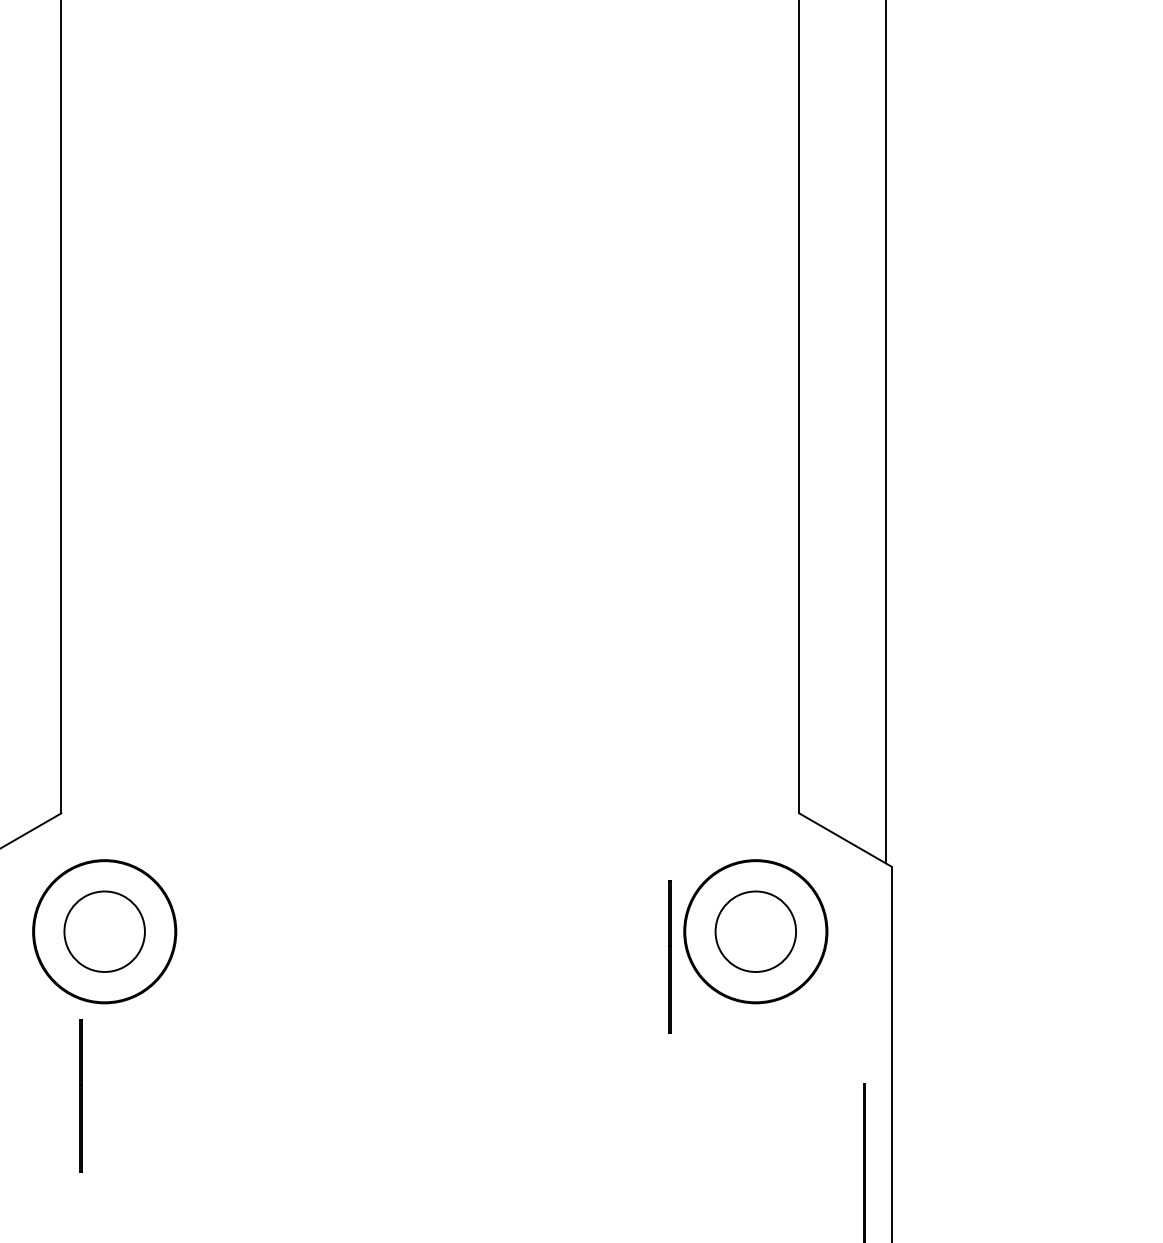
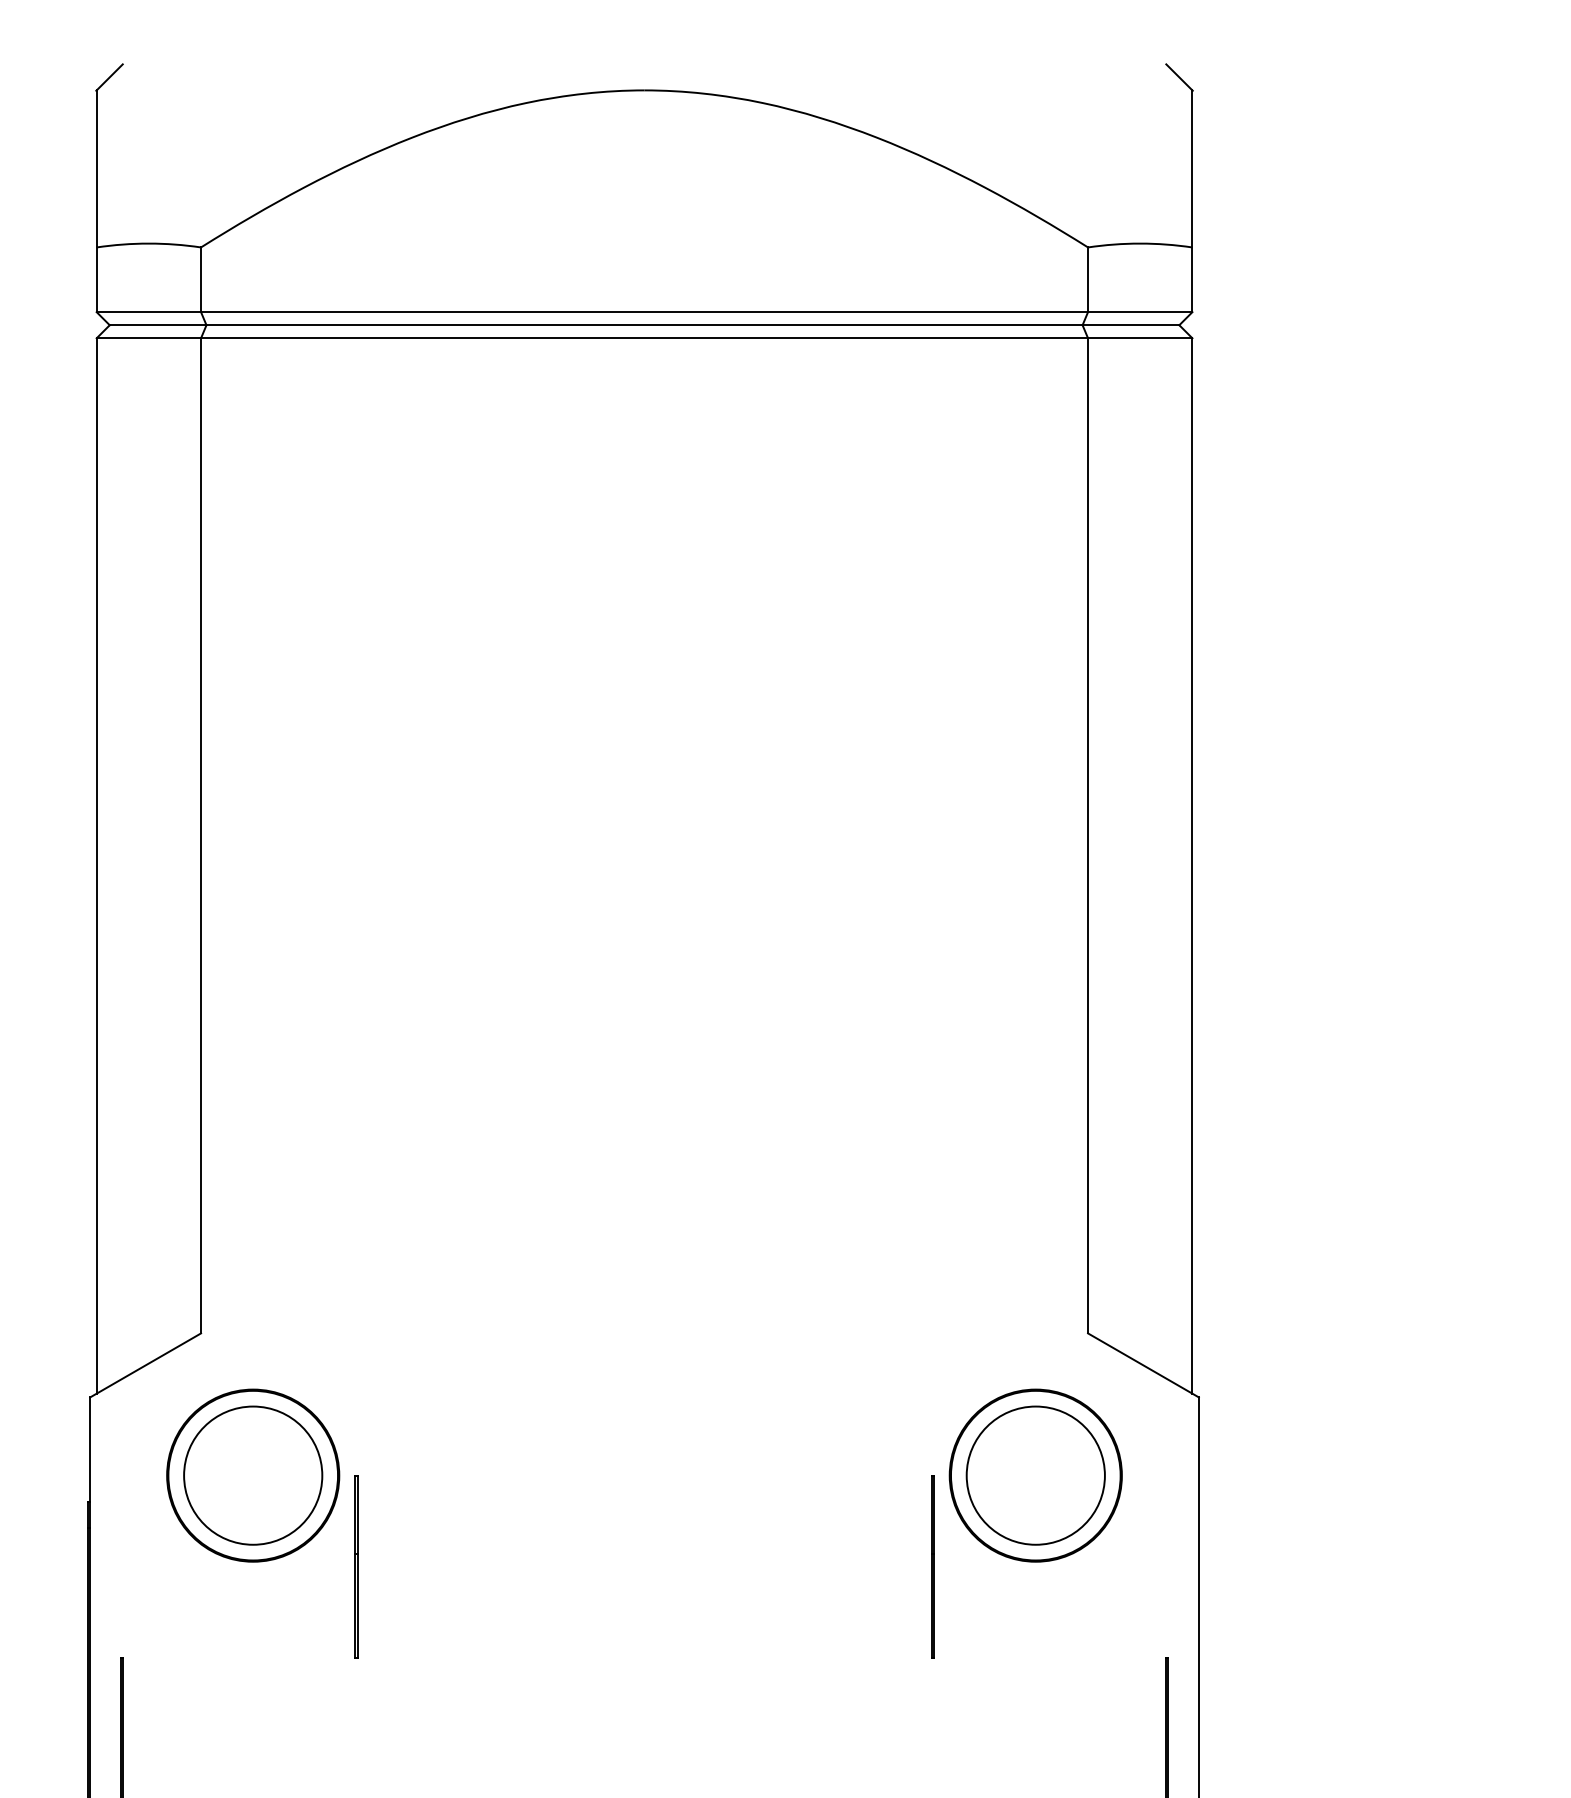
circle: (104, 931) -> (253, 1475), size x1.43
circle: (755, 931) -> (1035, 1475), size x1.43
line: (669, 956) -> (932, 1566), moved
line: (79, 1095) -> (355, 1566), moved

